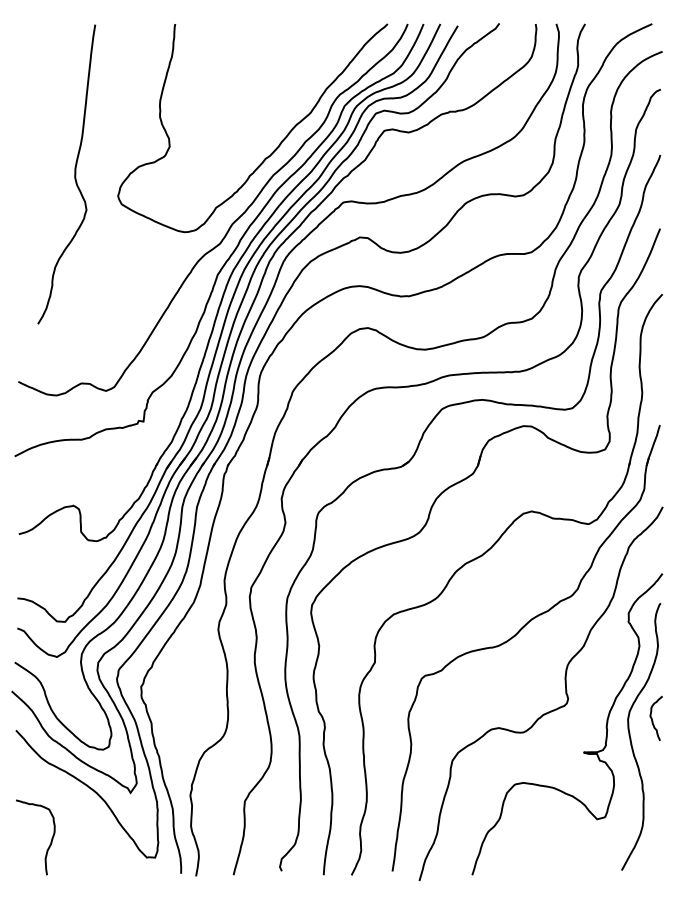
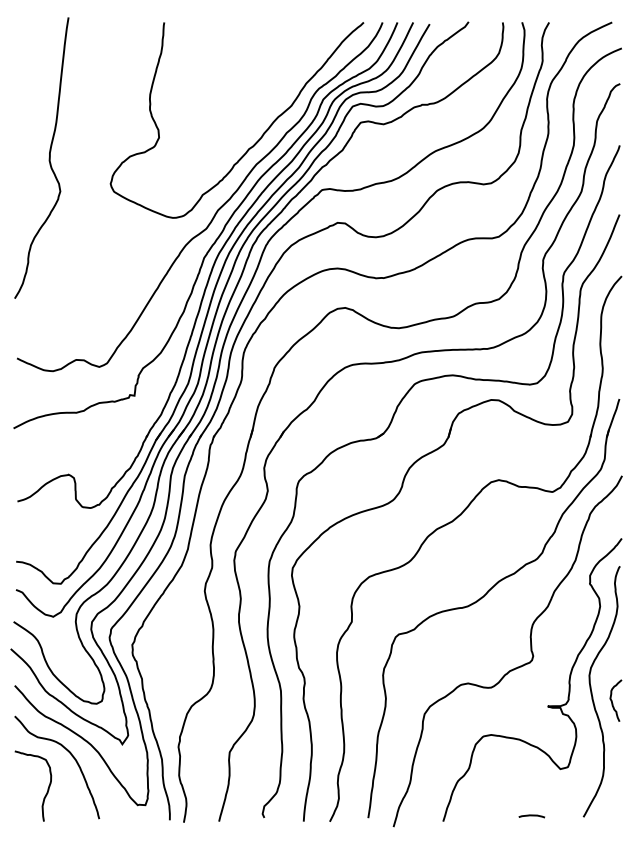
curve: (74, 174) -> (49, 158), moved
curve: (653, 720) -> (613, 702), moved
curve: (75, 804) -> (70, 755), added
curve: (566, 869) -> (531, 816), added

